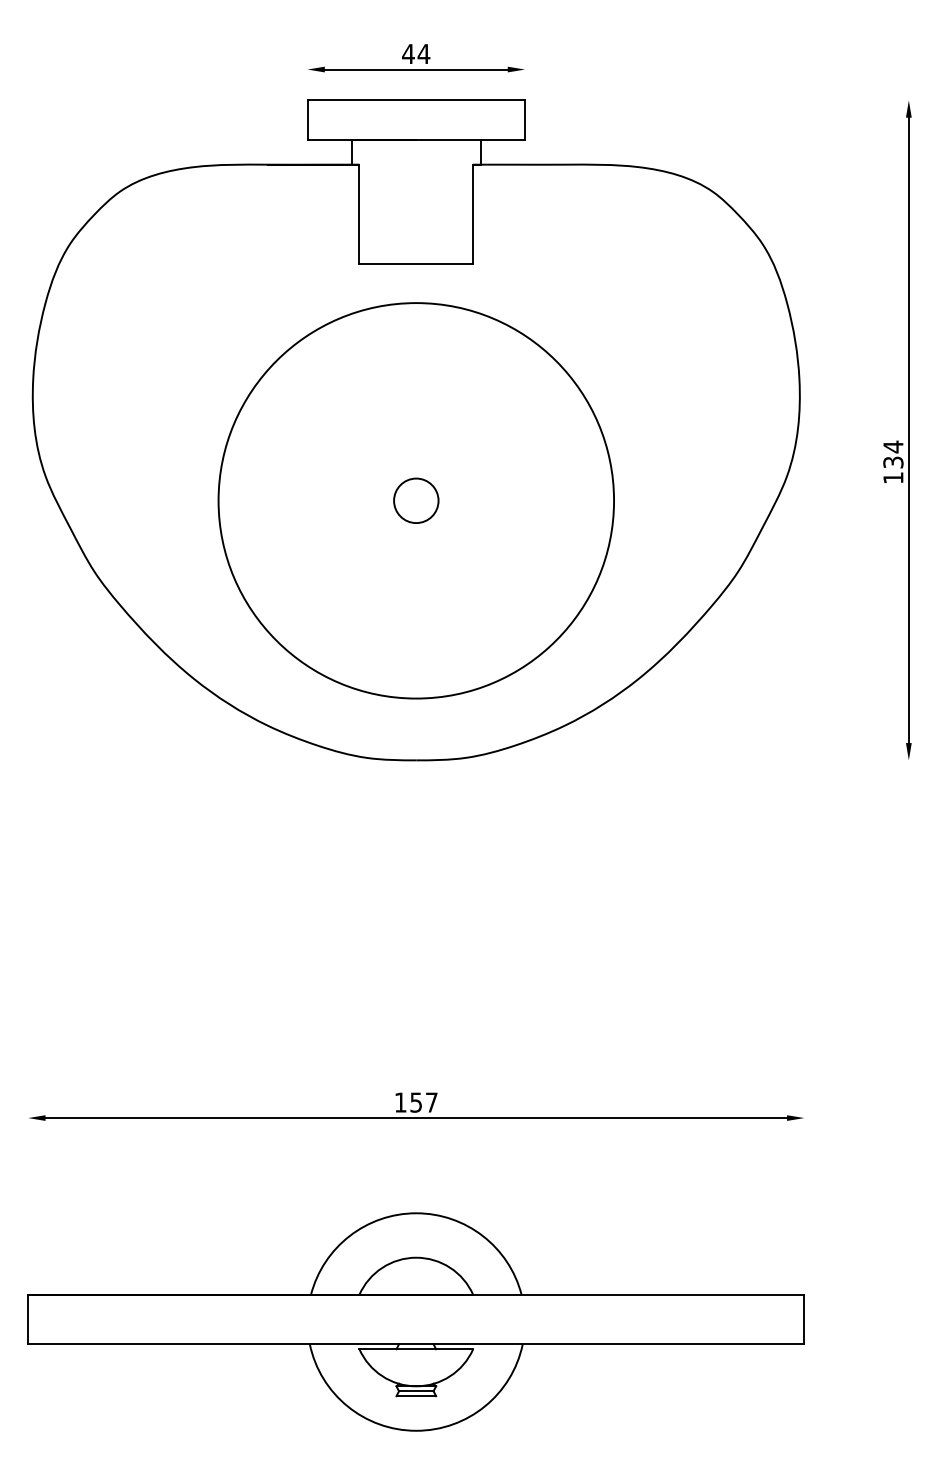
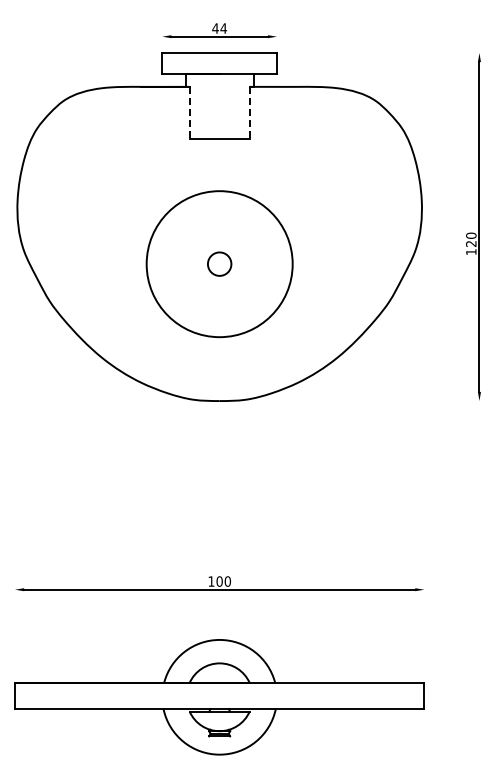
line: (359, 215) -> (189, 113), solid -> dashed
line: (472, 215) -> (249, 113), solid -> dashed
text: (893, 454) -> (471, 239), 134 -> 120
circle: (415, 499) -> (219, 263), size x0.7
text: (423, 1102) -> (223, 581), 157 -> 100

